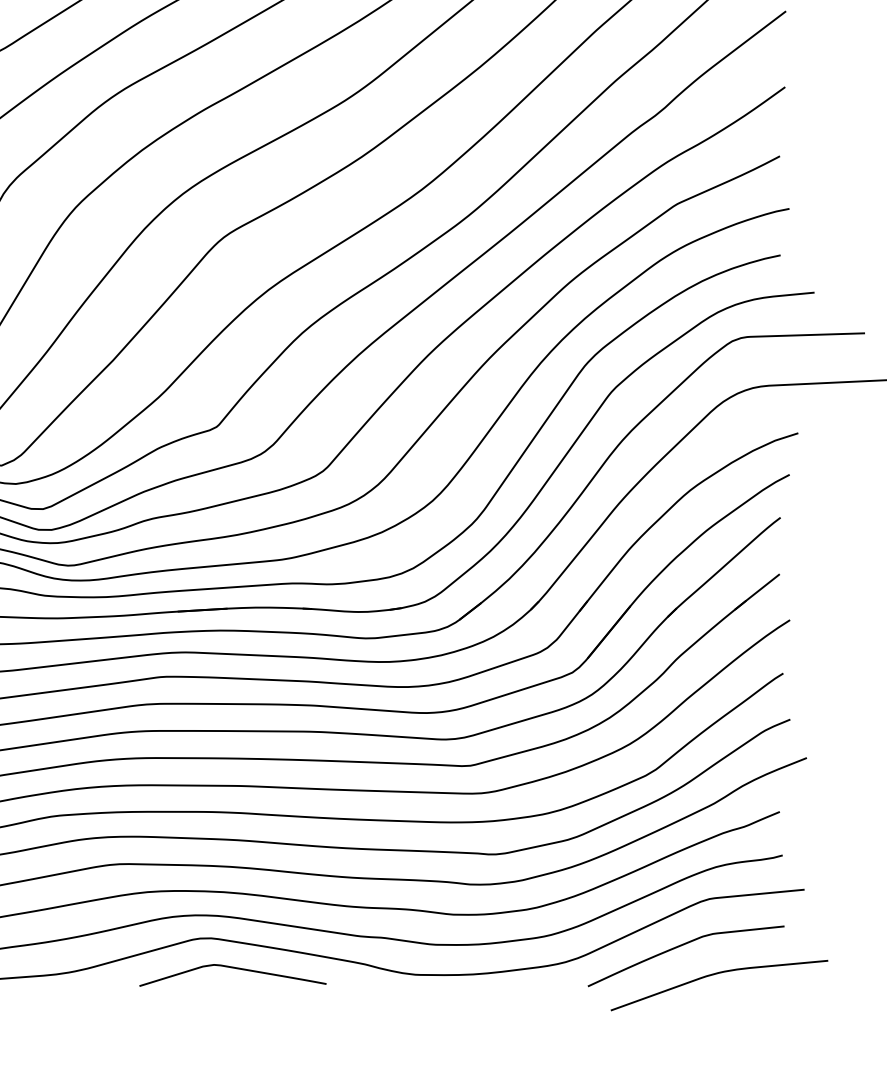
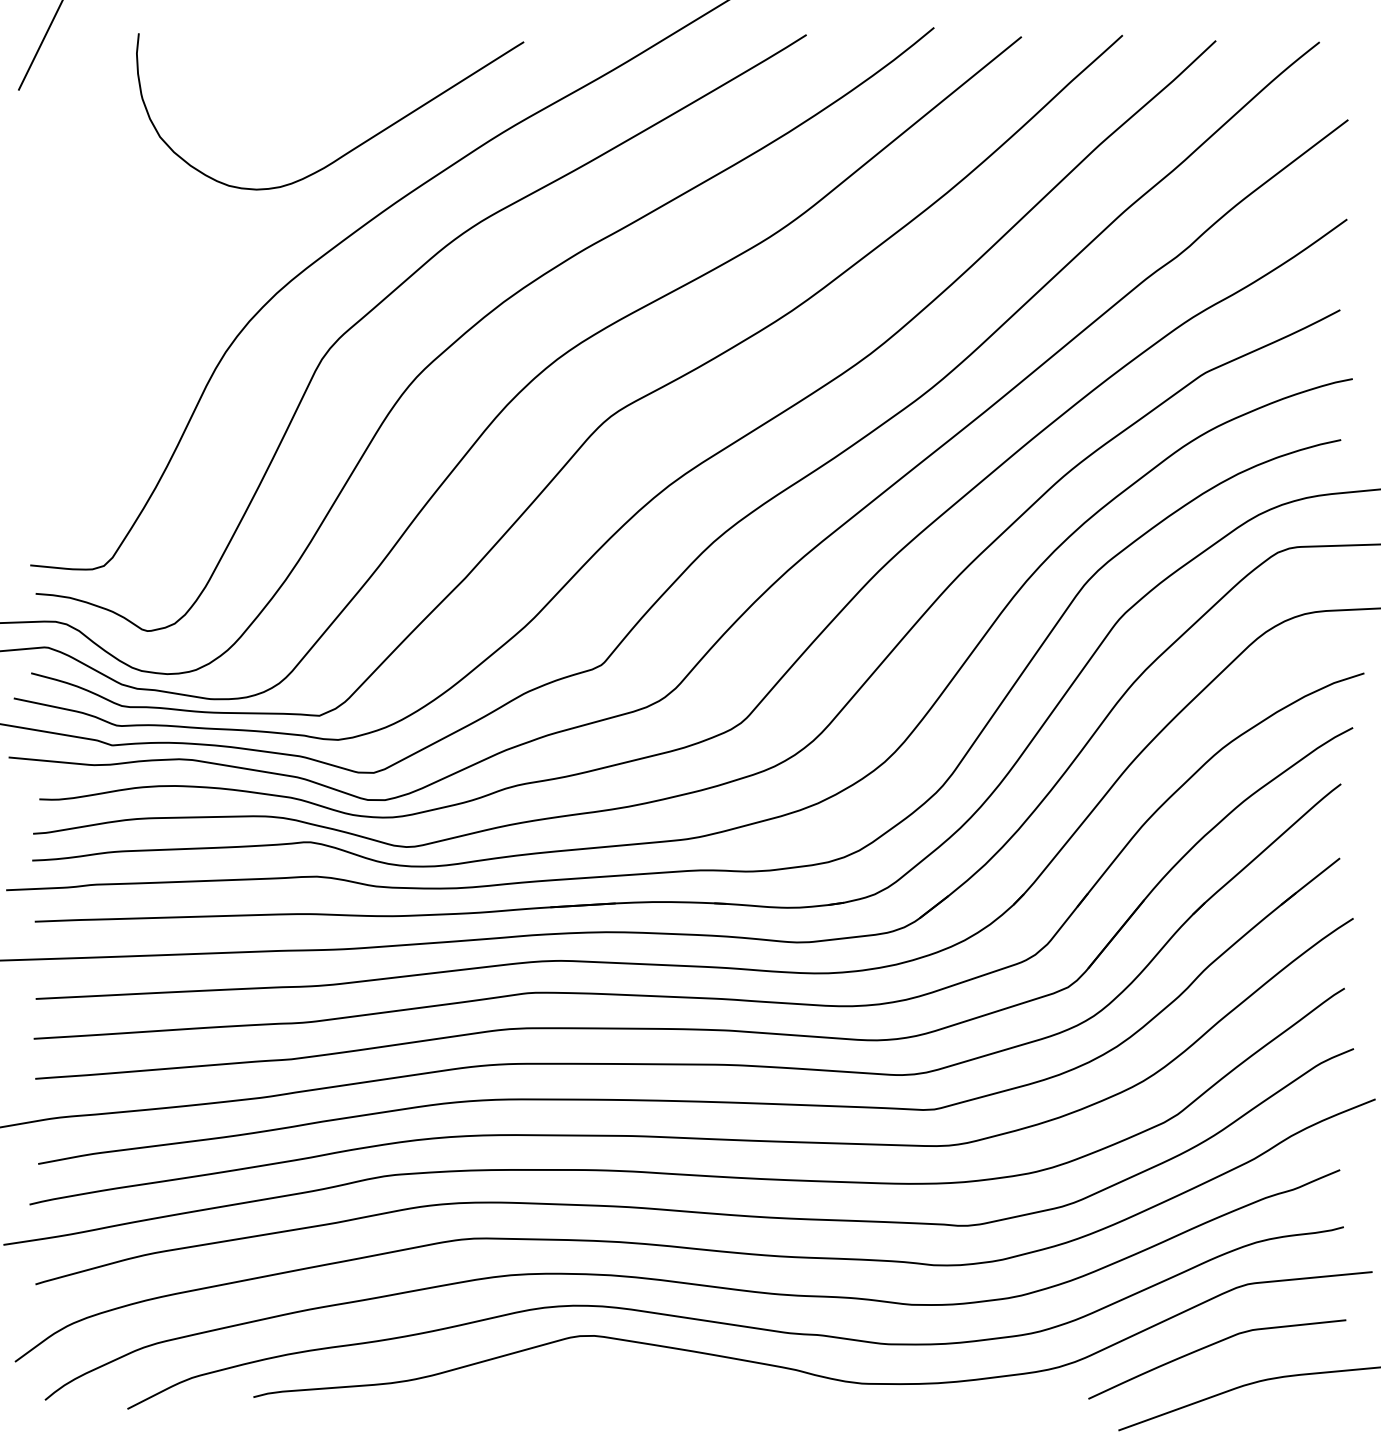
curve: (233, 968) -> (623, 1375), removed

